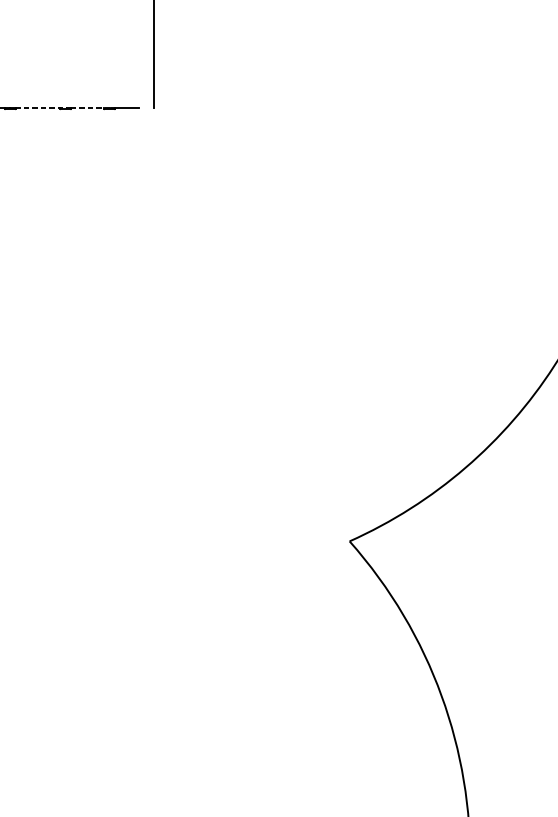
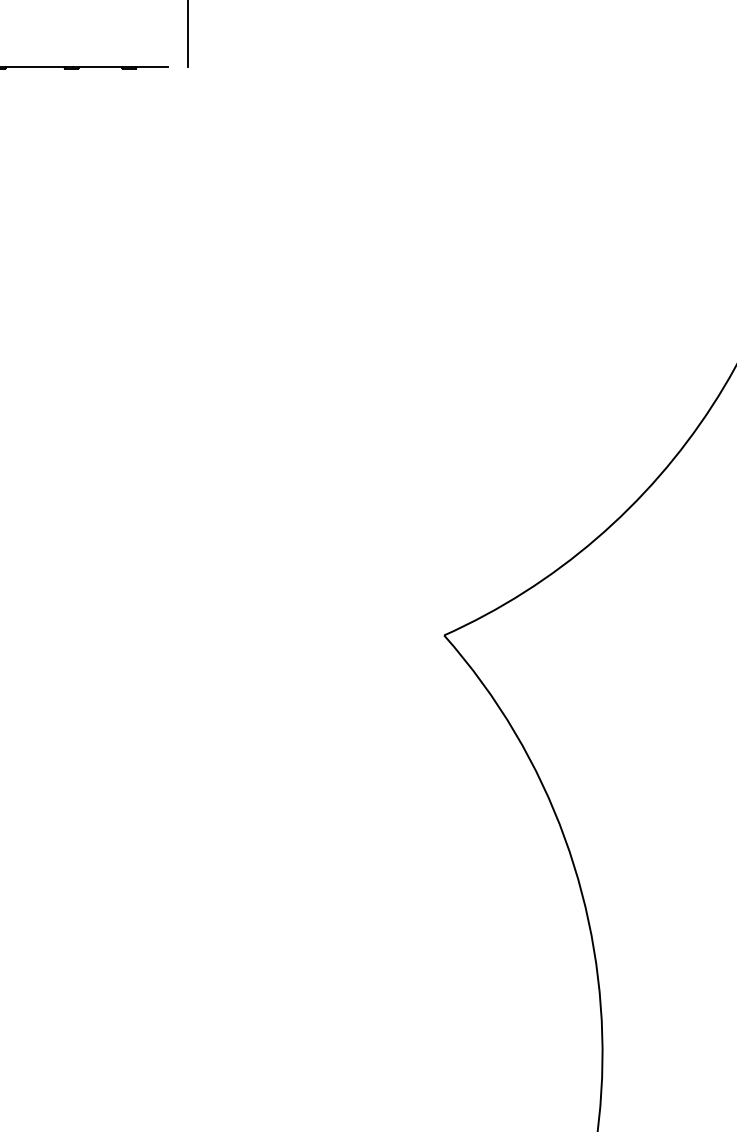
line: (41, 108) -> (39, 67), dashed -> solid
line: (91, 108) -> (105, 67), dashed -> solid

